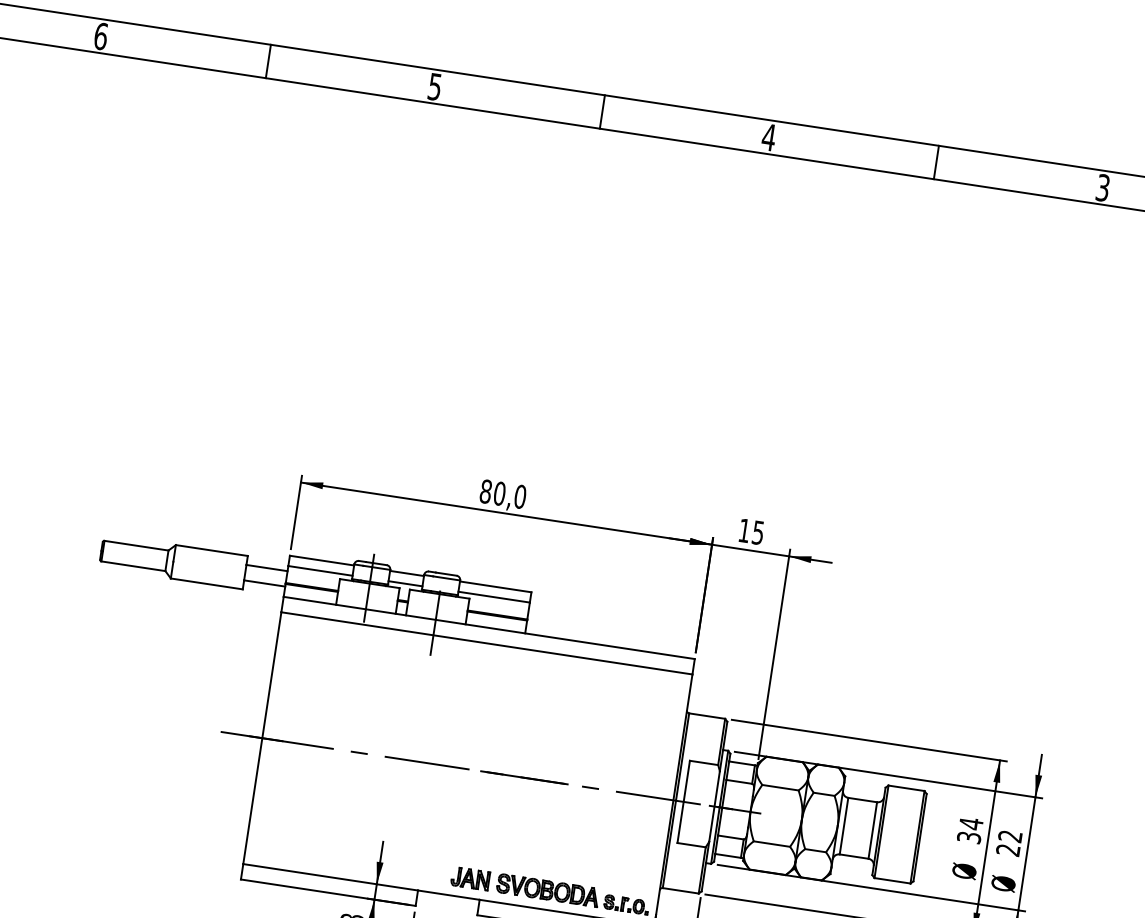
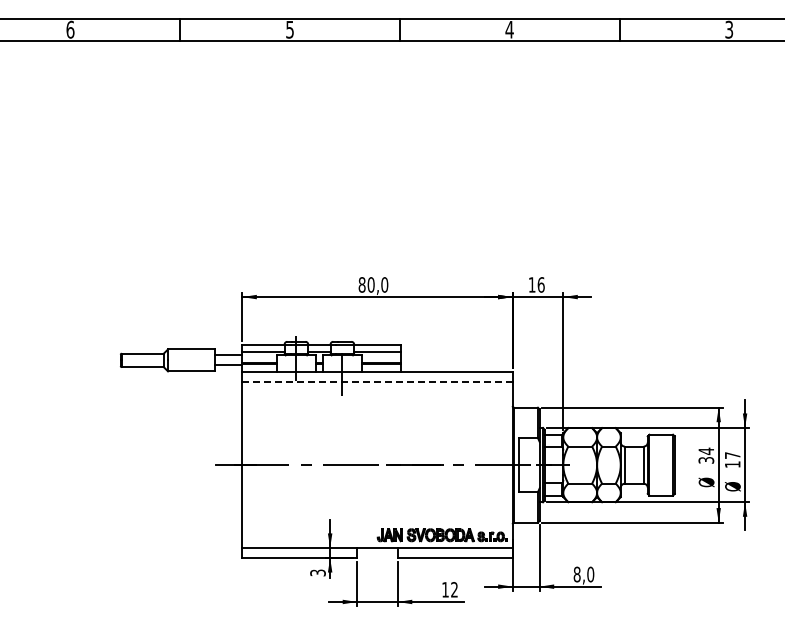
text: (757, 531) -> (540, 284), 15 -> 16
line: (488, 643) -> (378, 382), solid -> dashed
text: (1008, 843) -> (732, 460), 22 -> 17

